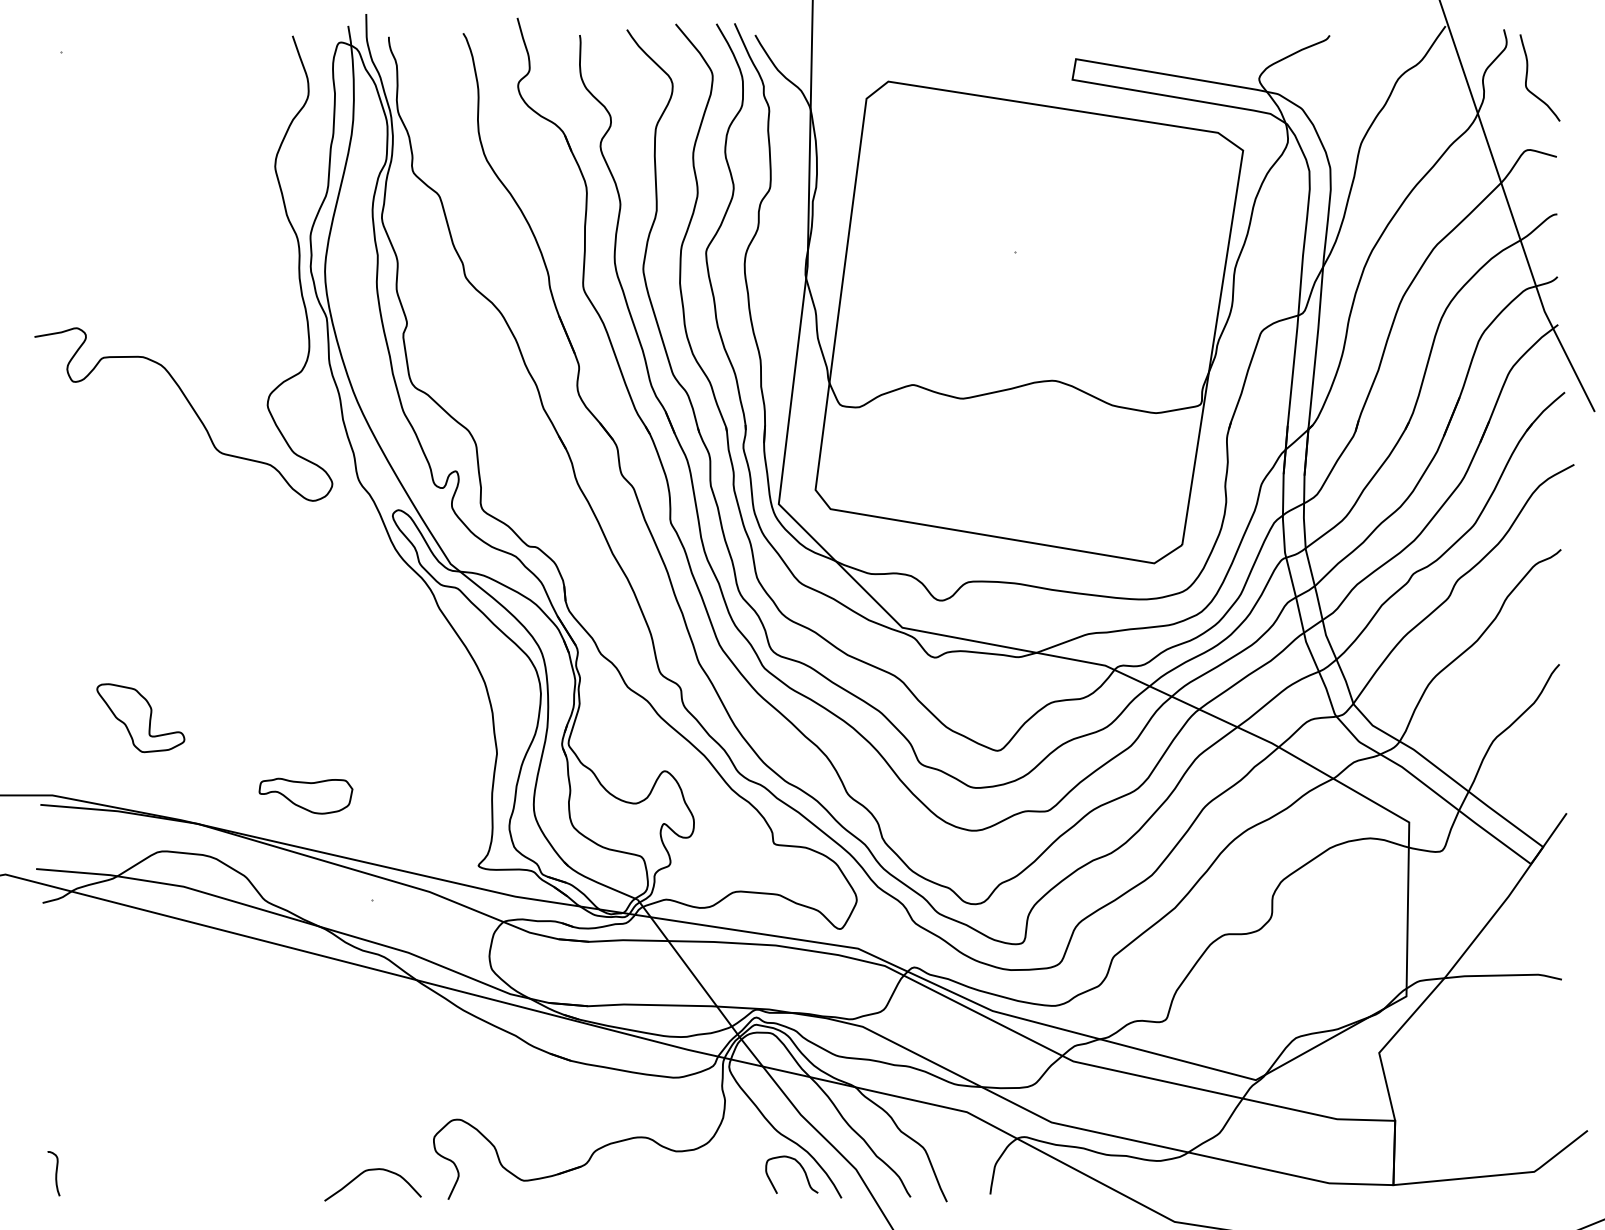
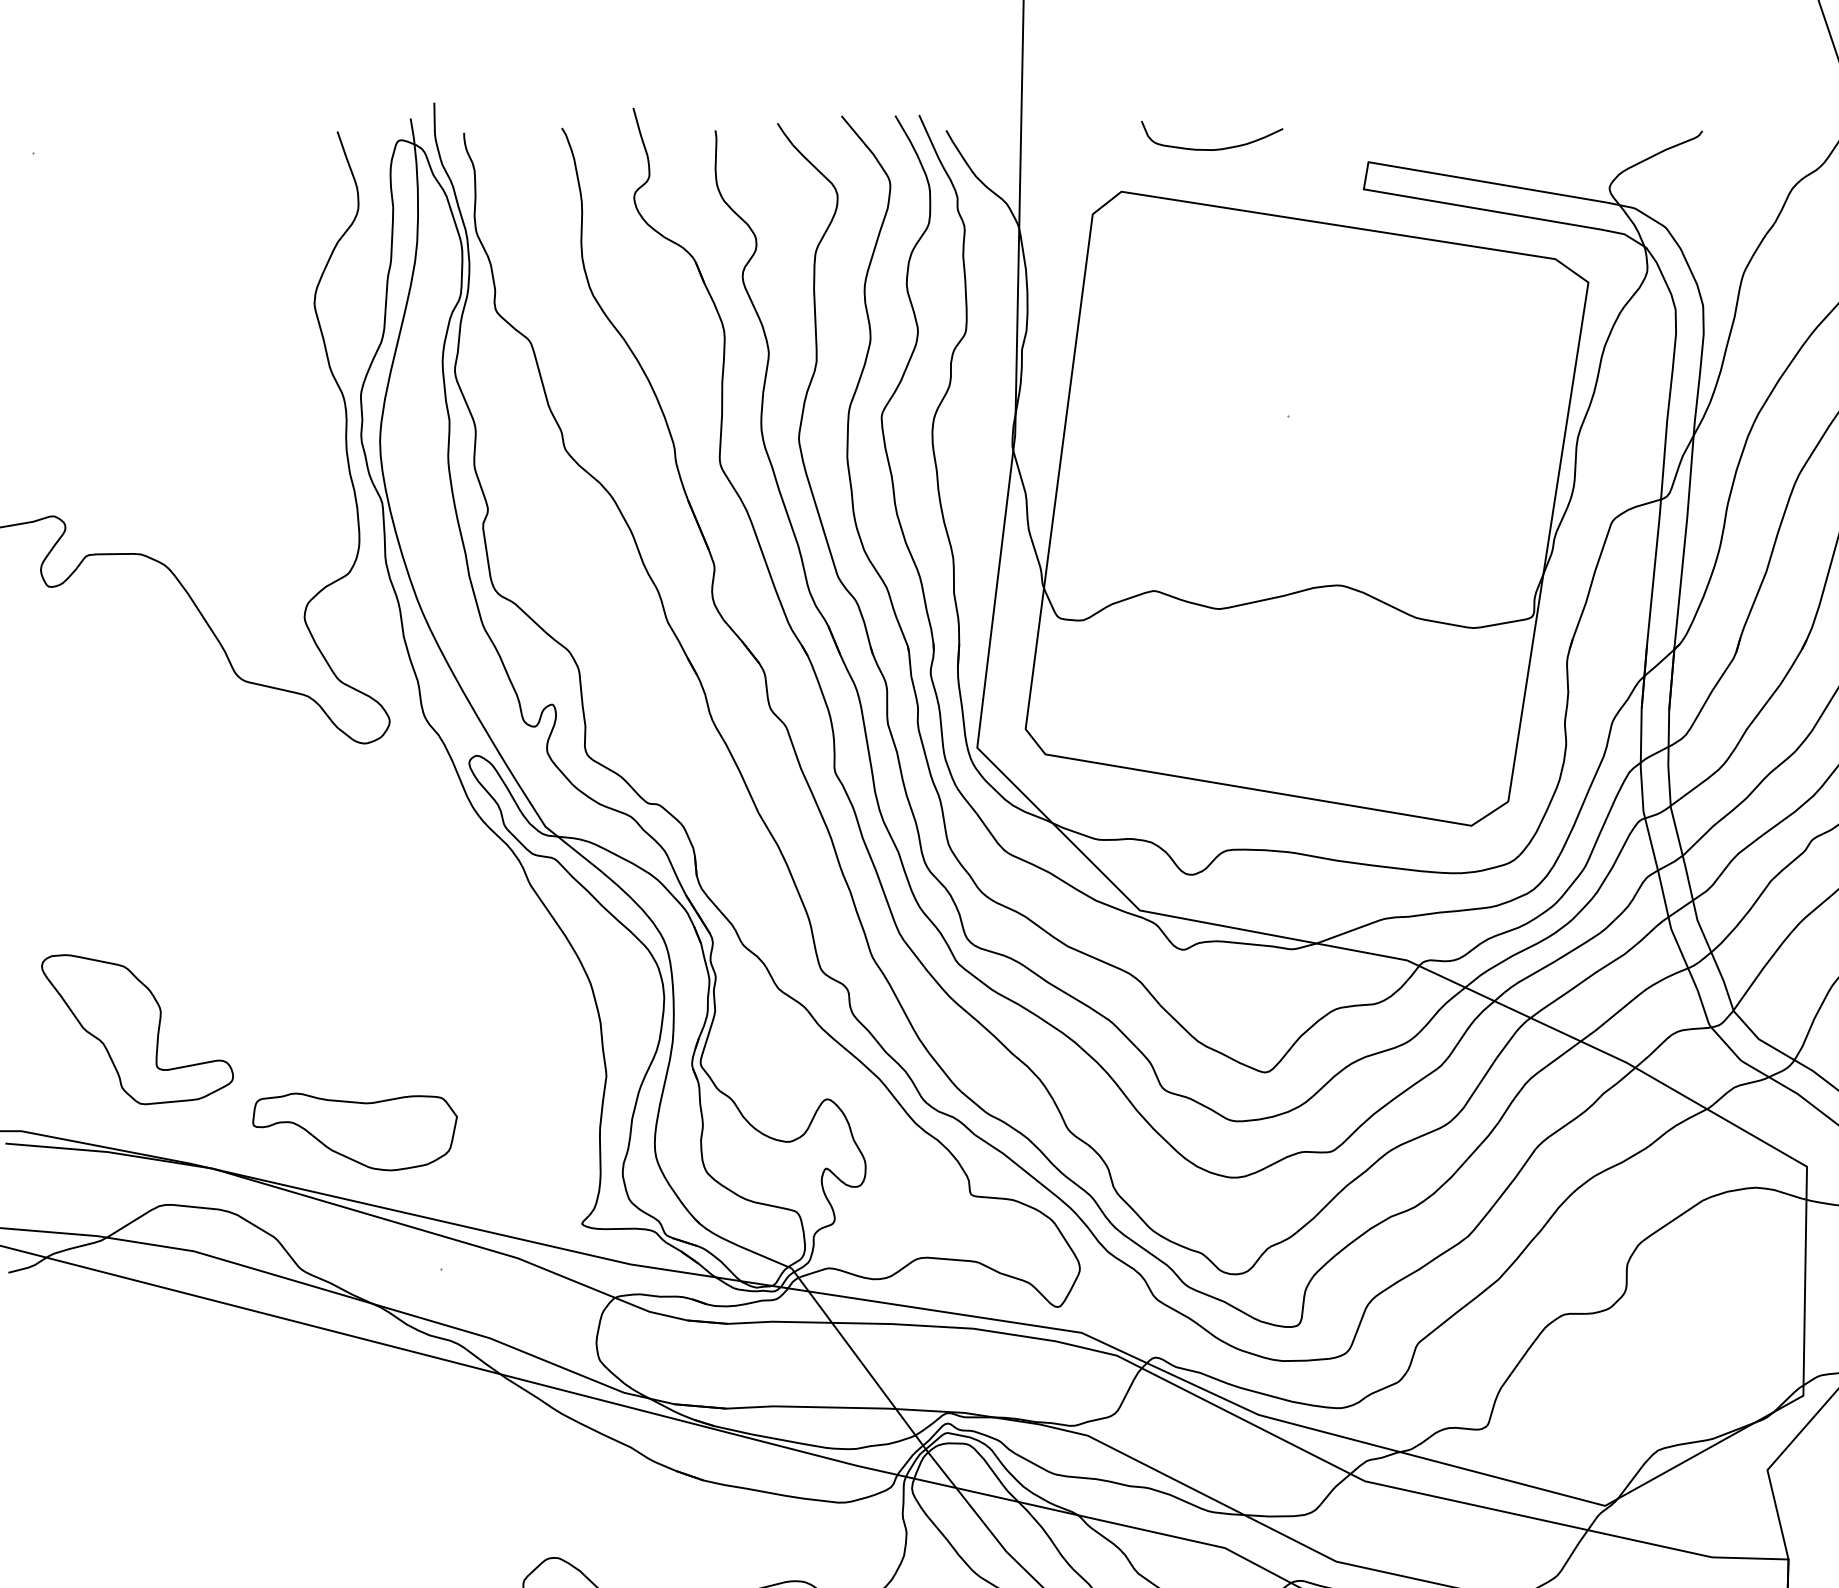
curve: (959, 48) -> (1215, 148), added
part: (140, 717) -> (137, 1028), size x1.67
part: (305, 796) -> (354, 1132), size x1.67

